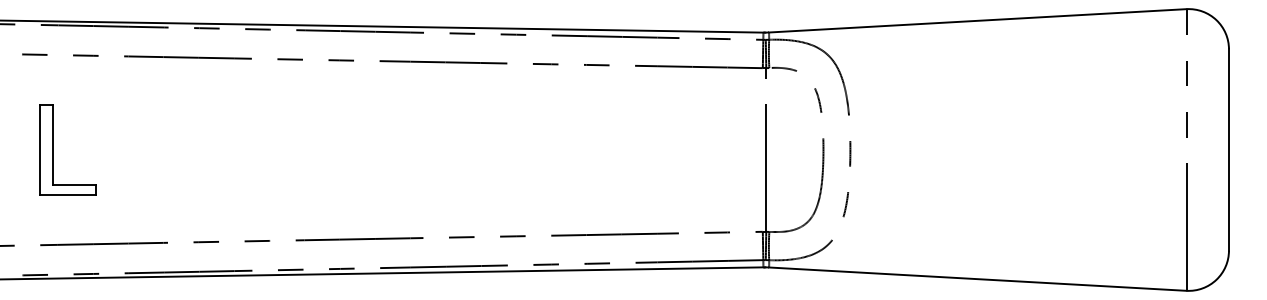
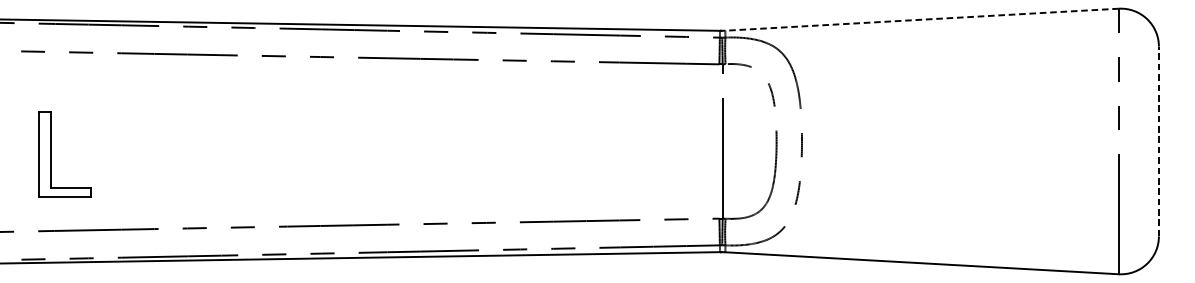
line: (977, 20) -> (921, 19), solid -> dashed
part: (53, 149) -> (51, 154), moved
line: (1228, 149) -> (1158, 141), solid -> dashed

